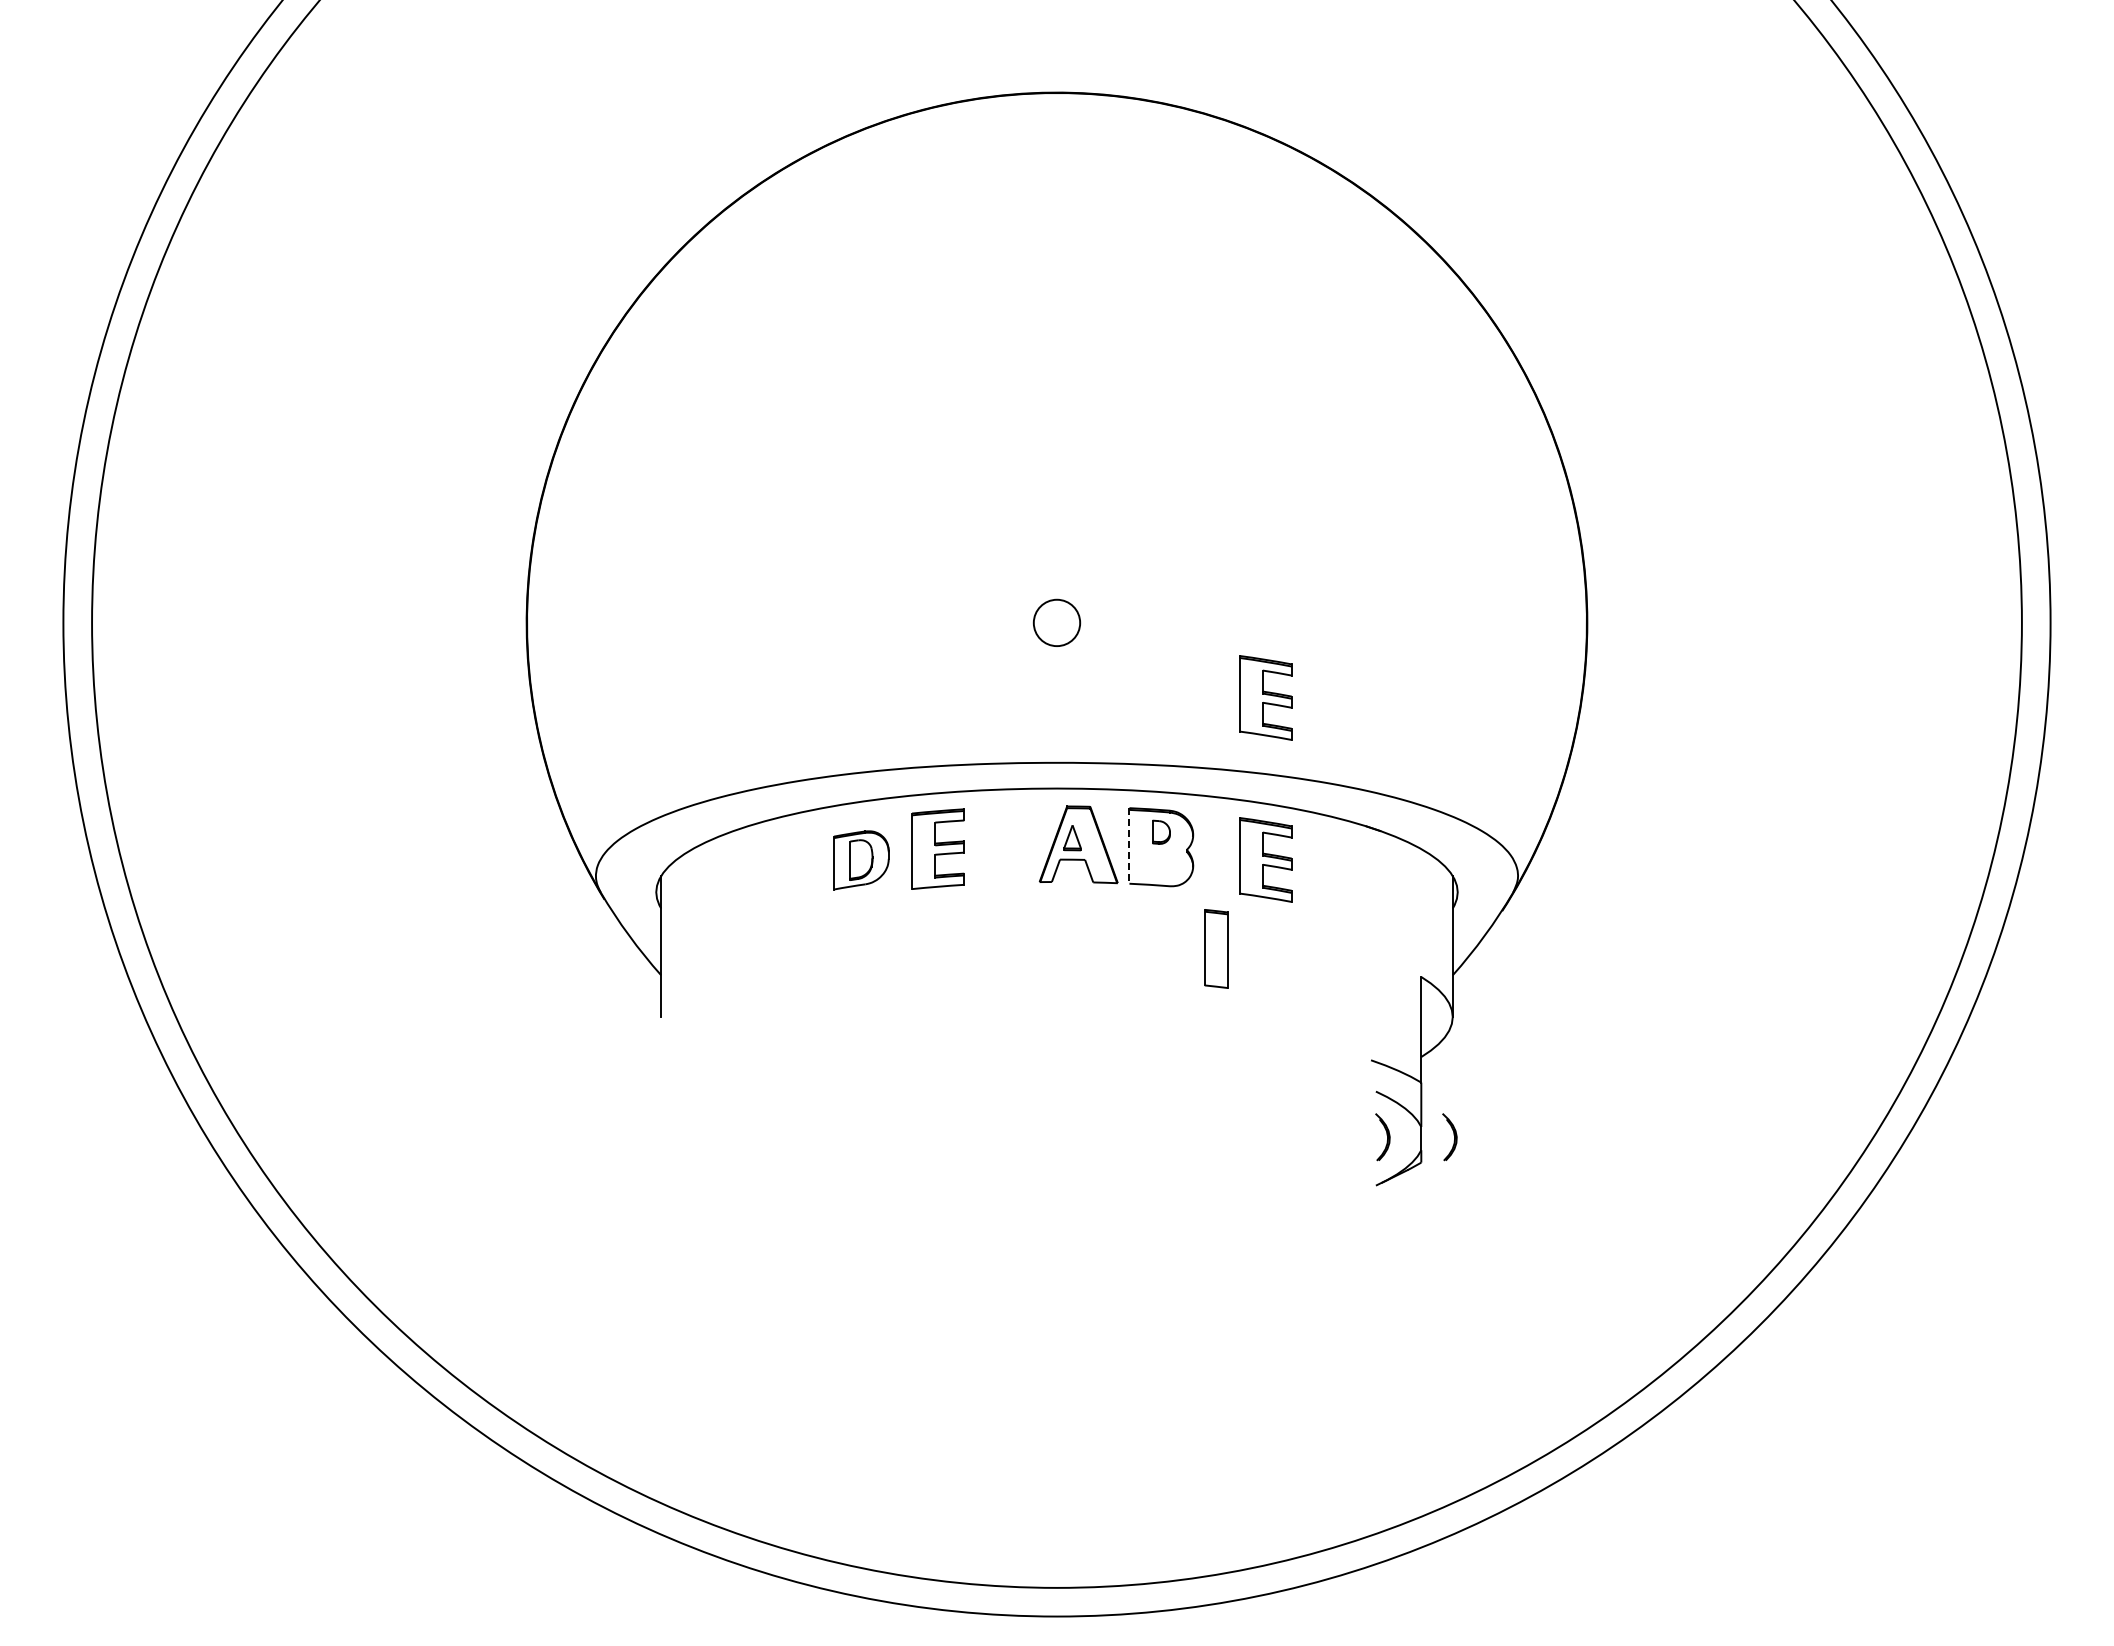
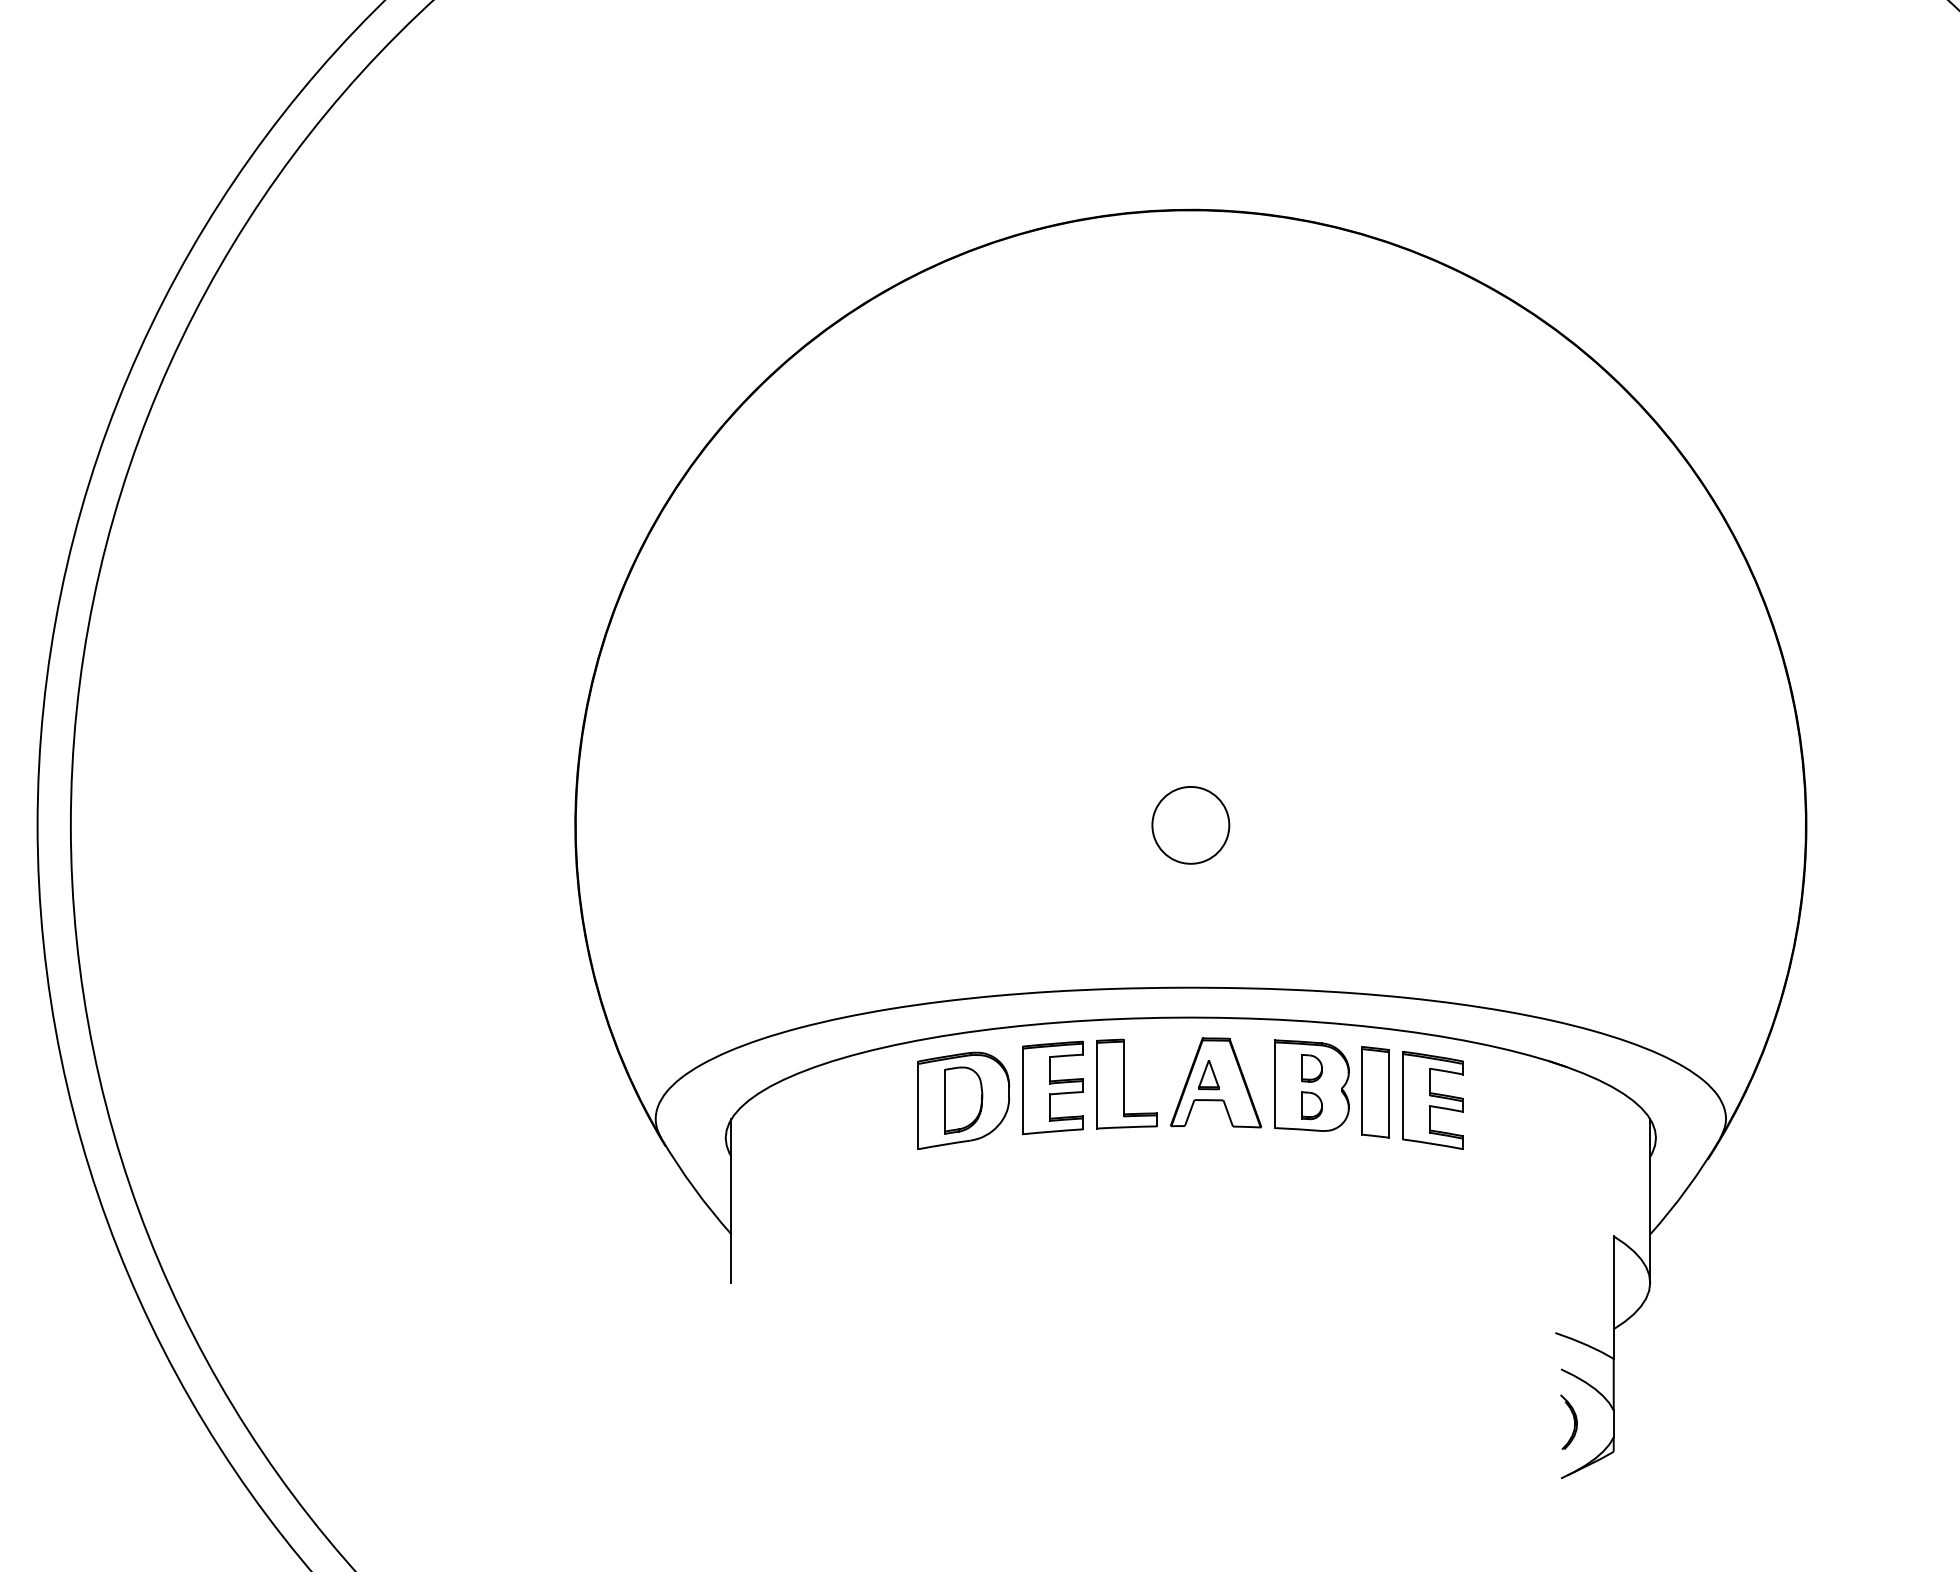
circle: (1056, 622) -> (1190, 824), size x1.43
part: (1265, 697) -> (1432, 911), removed
part: (1001, 845) -> (1126, 1083), added
line: (1129, 845) -> (1275, 1083), dashed -> solid
part: (861, 860) -> (963, 1101), size x1.43
part: (1161, 864) -> (1312, 1105), added
part: (1216, 948) -> (1375, 1091), moved
part: (1449, 1137) -> (1646, 1422), removed

